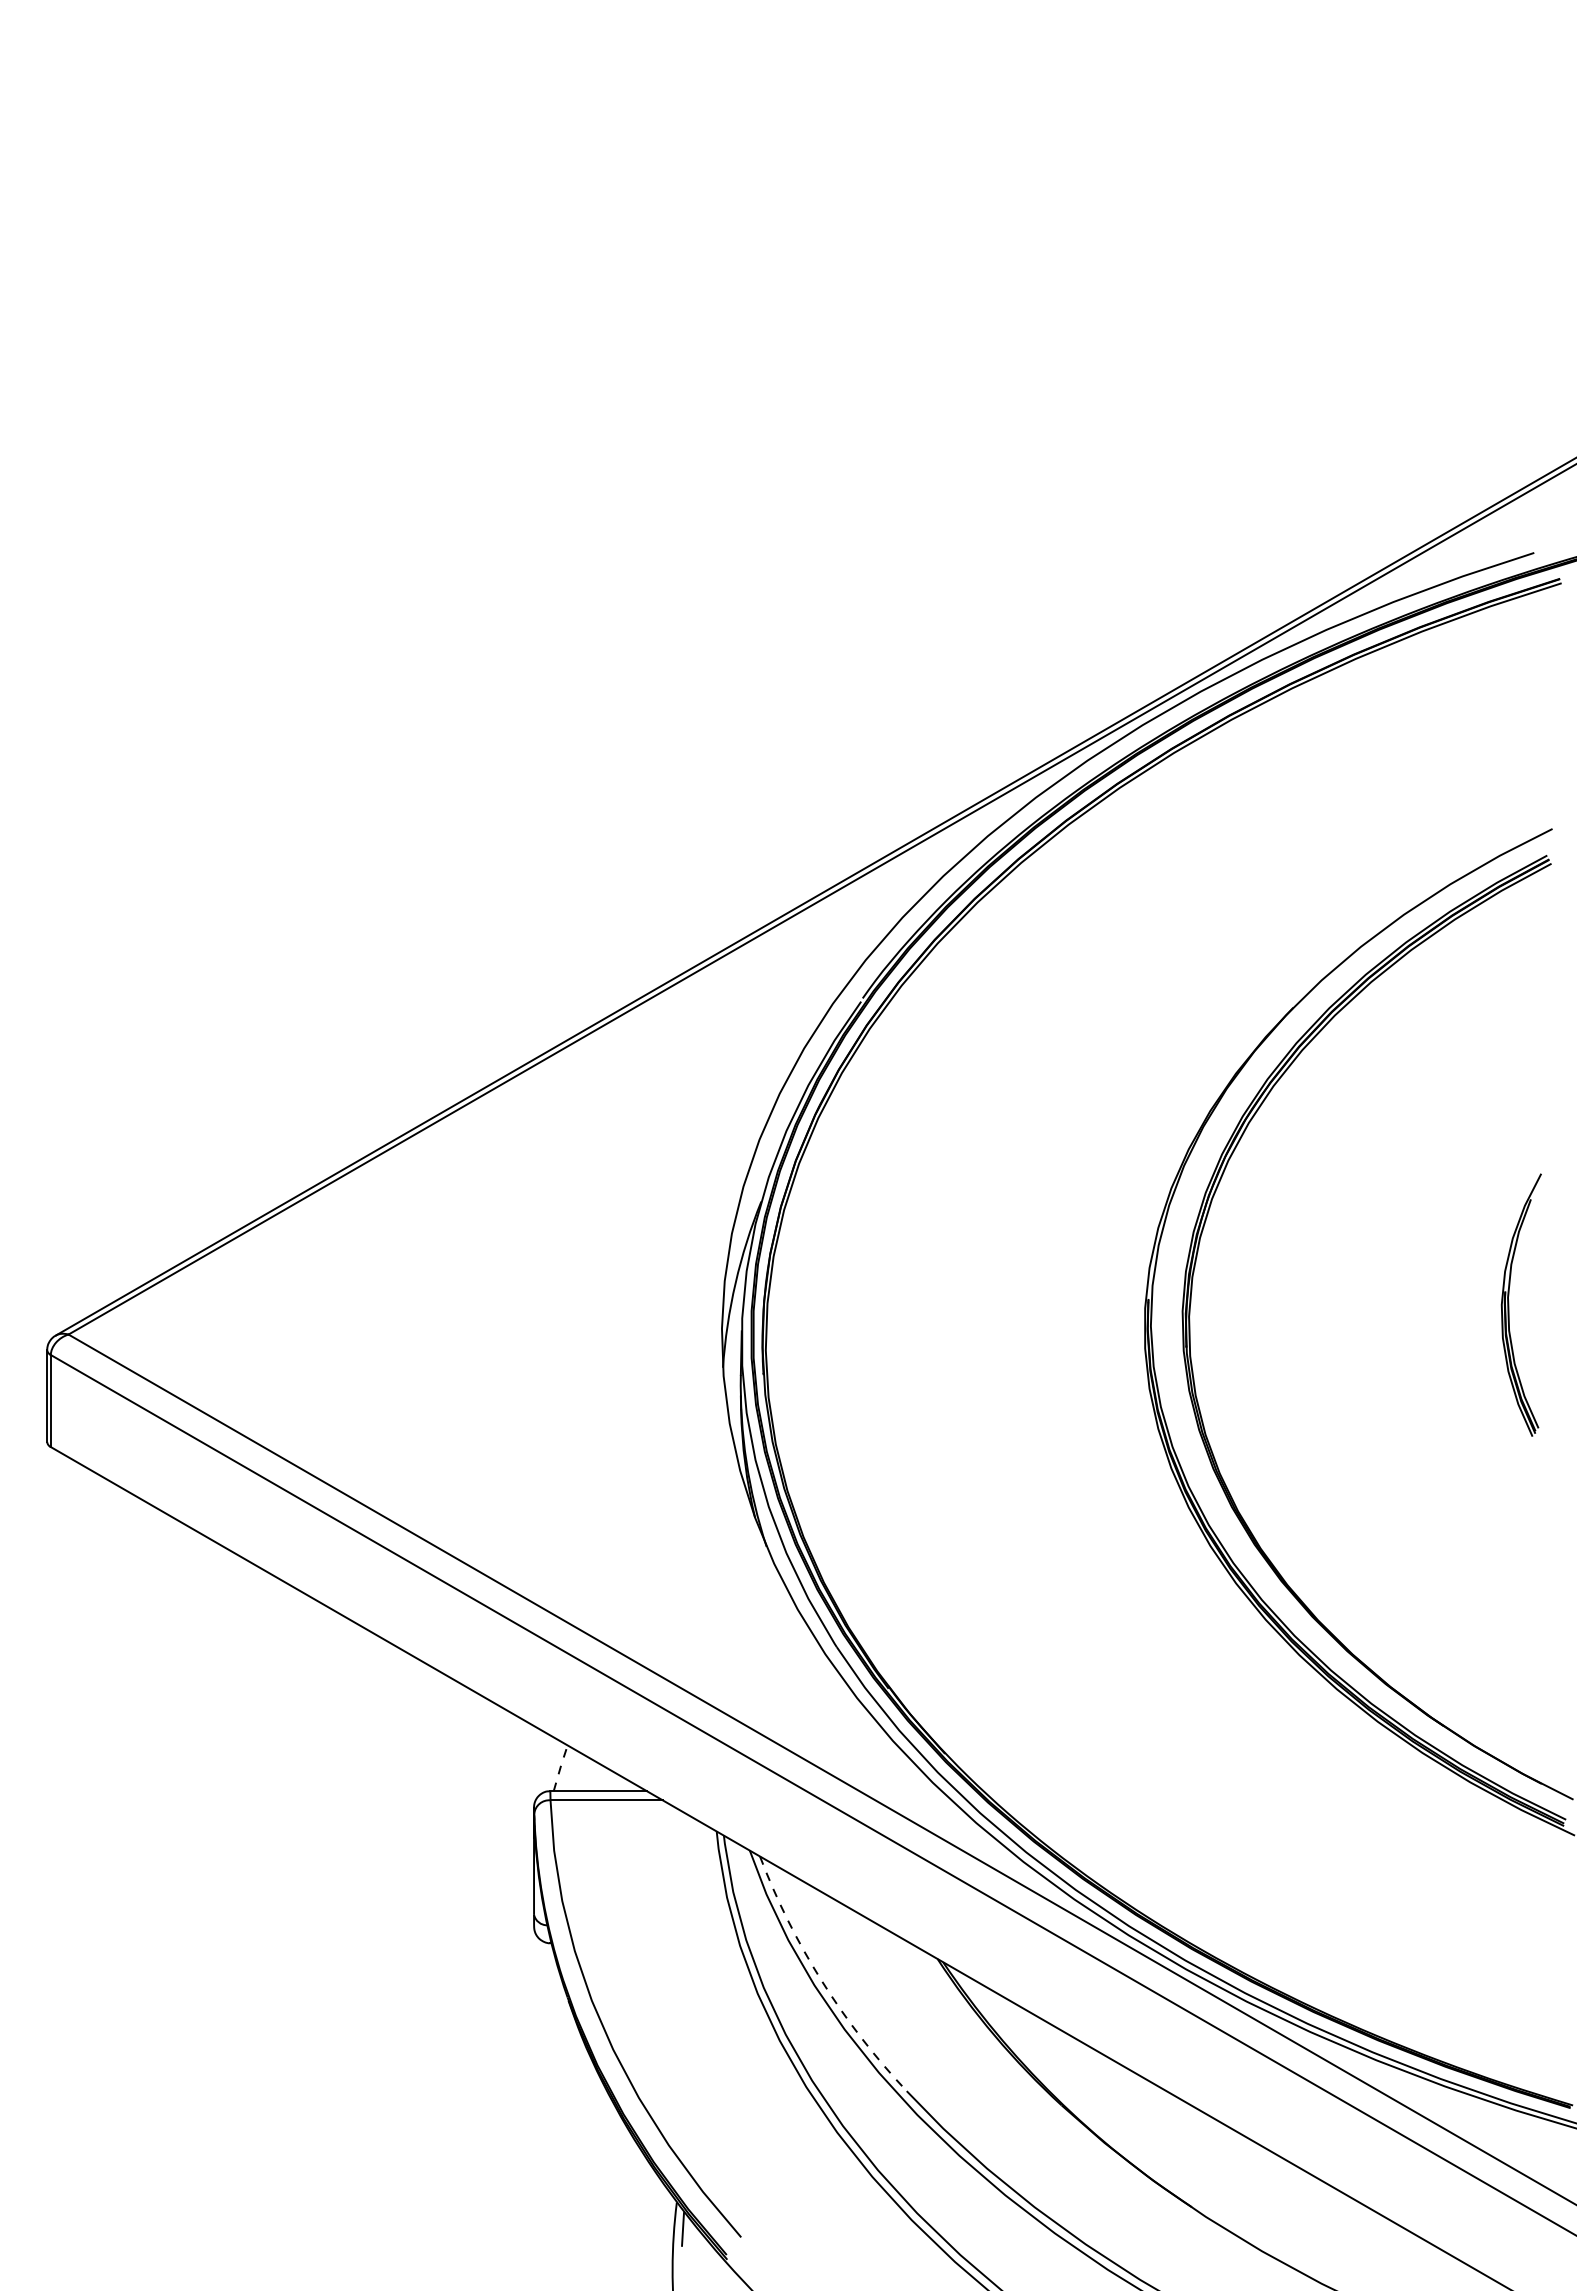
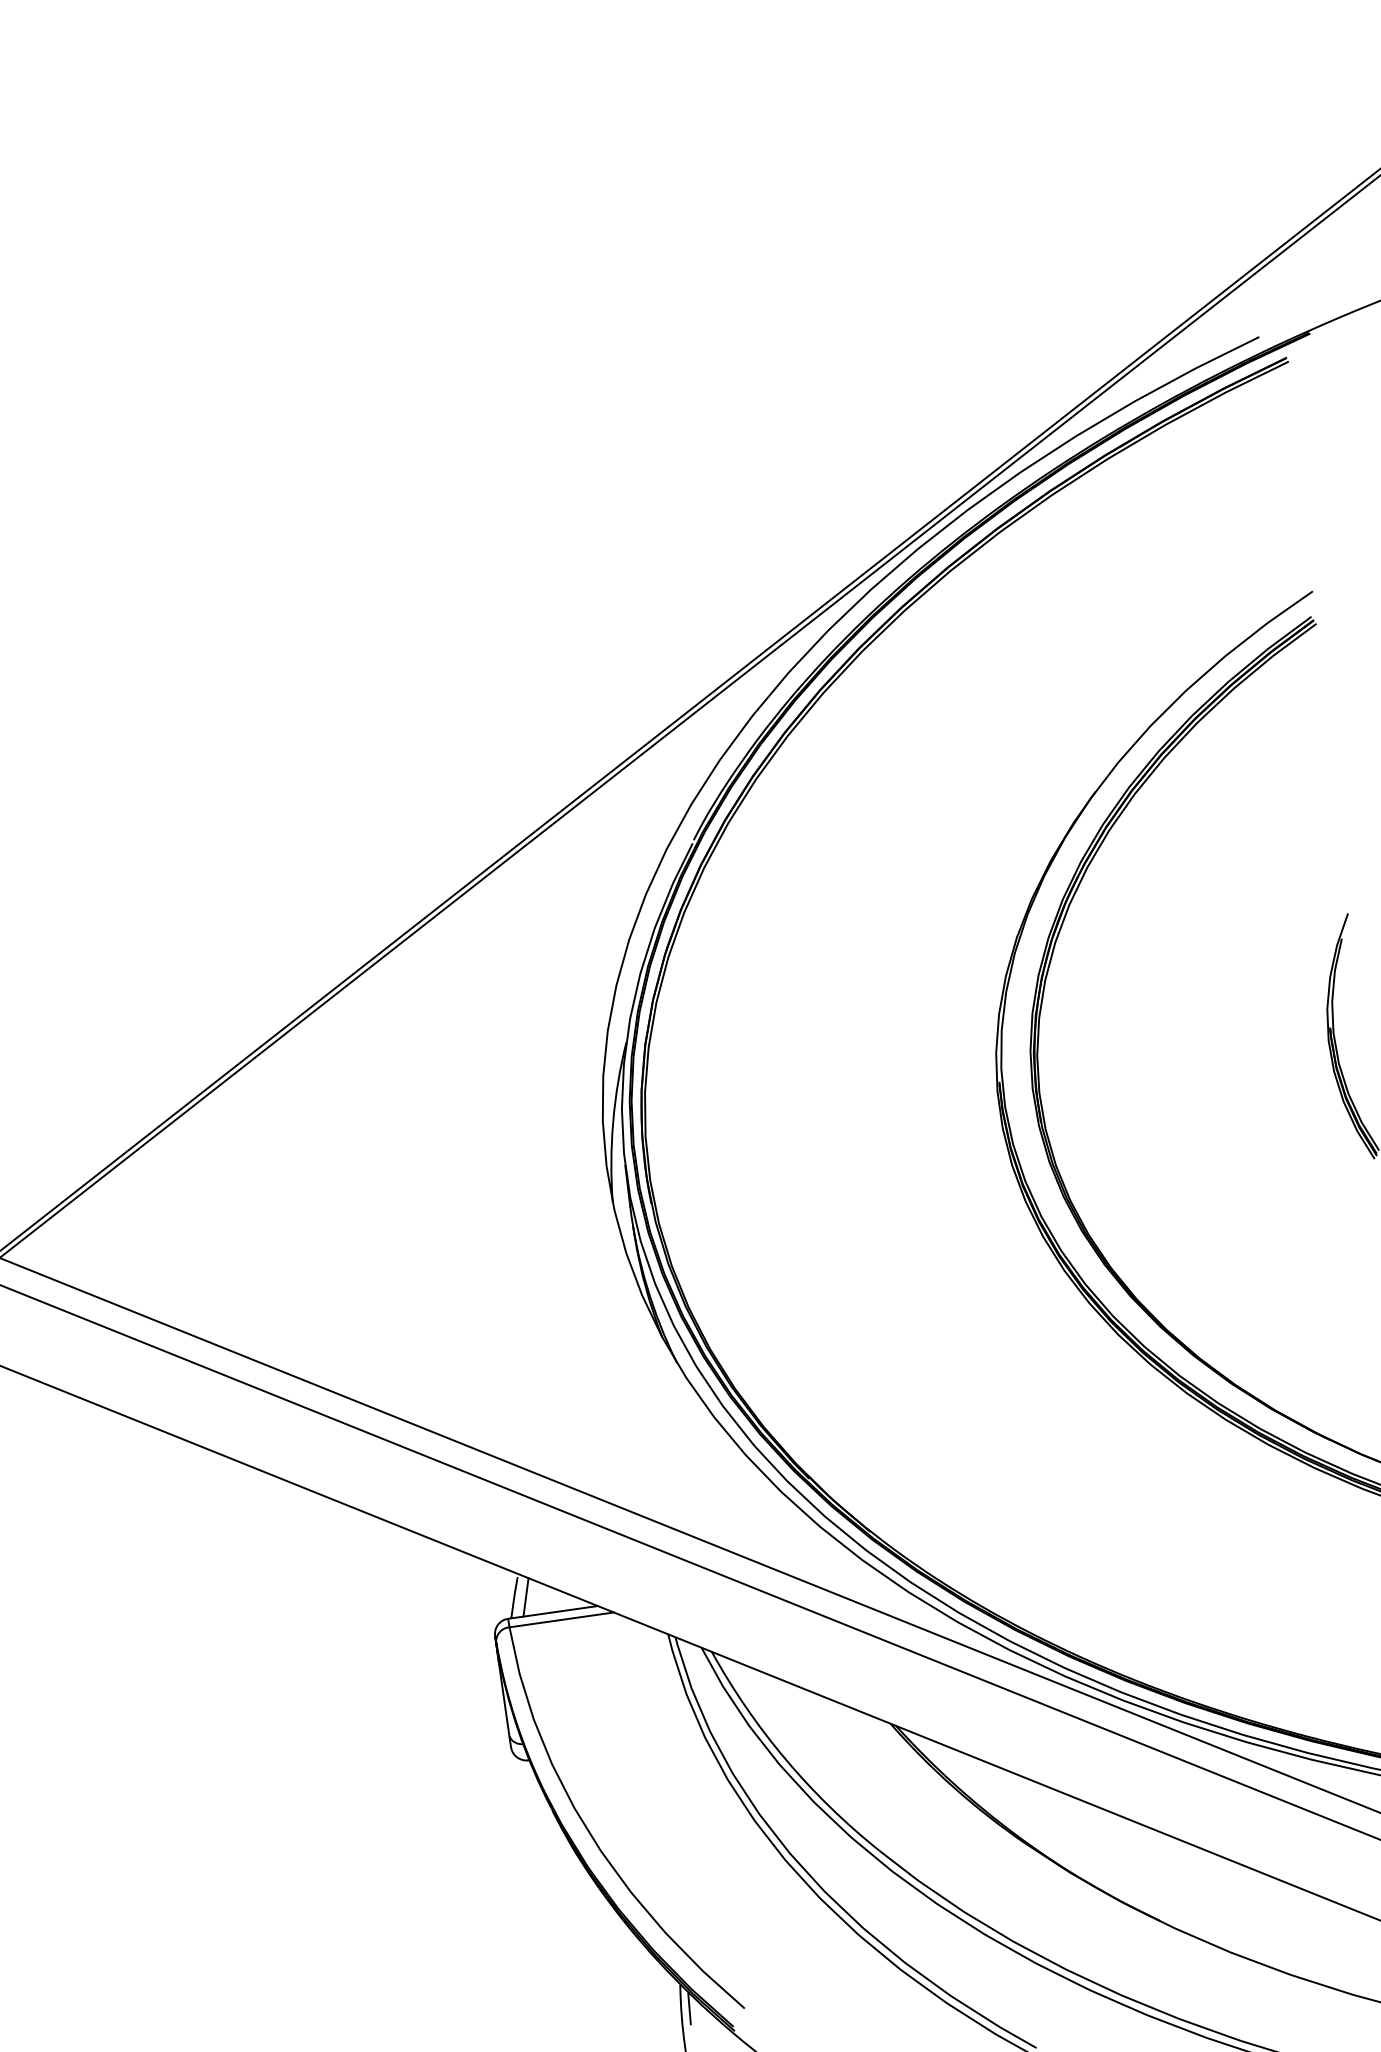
line: (560, 1769) -> (514, 1597), dashed -> solid
line: (571, 1771) -> (525, 1597), added
arc: (821, 1981) -> (785, 1759), dashed -> solid

